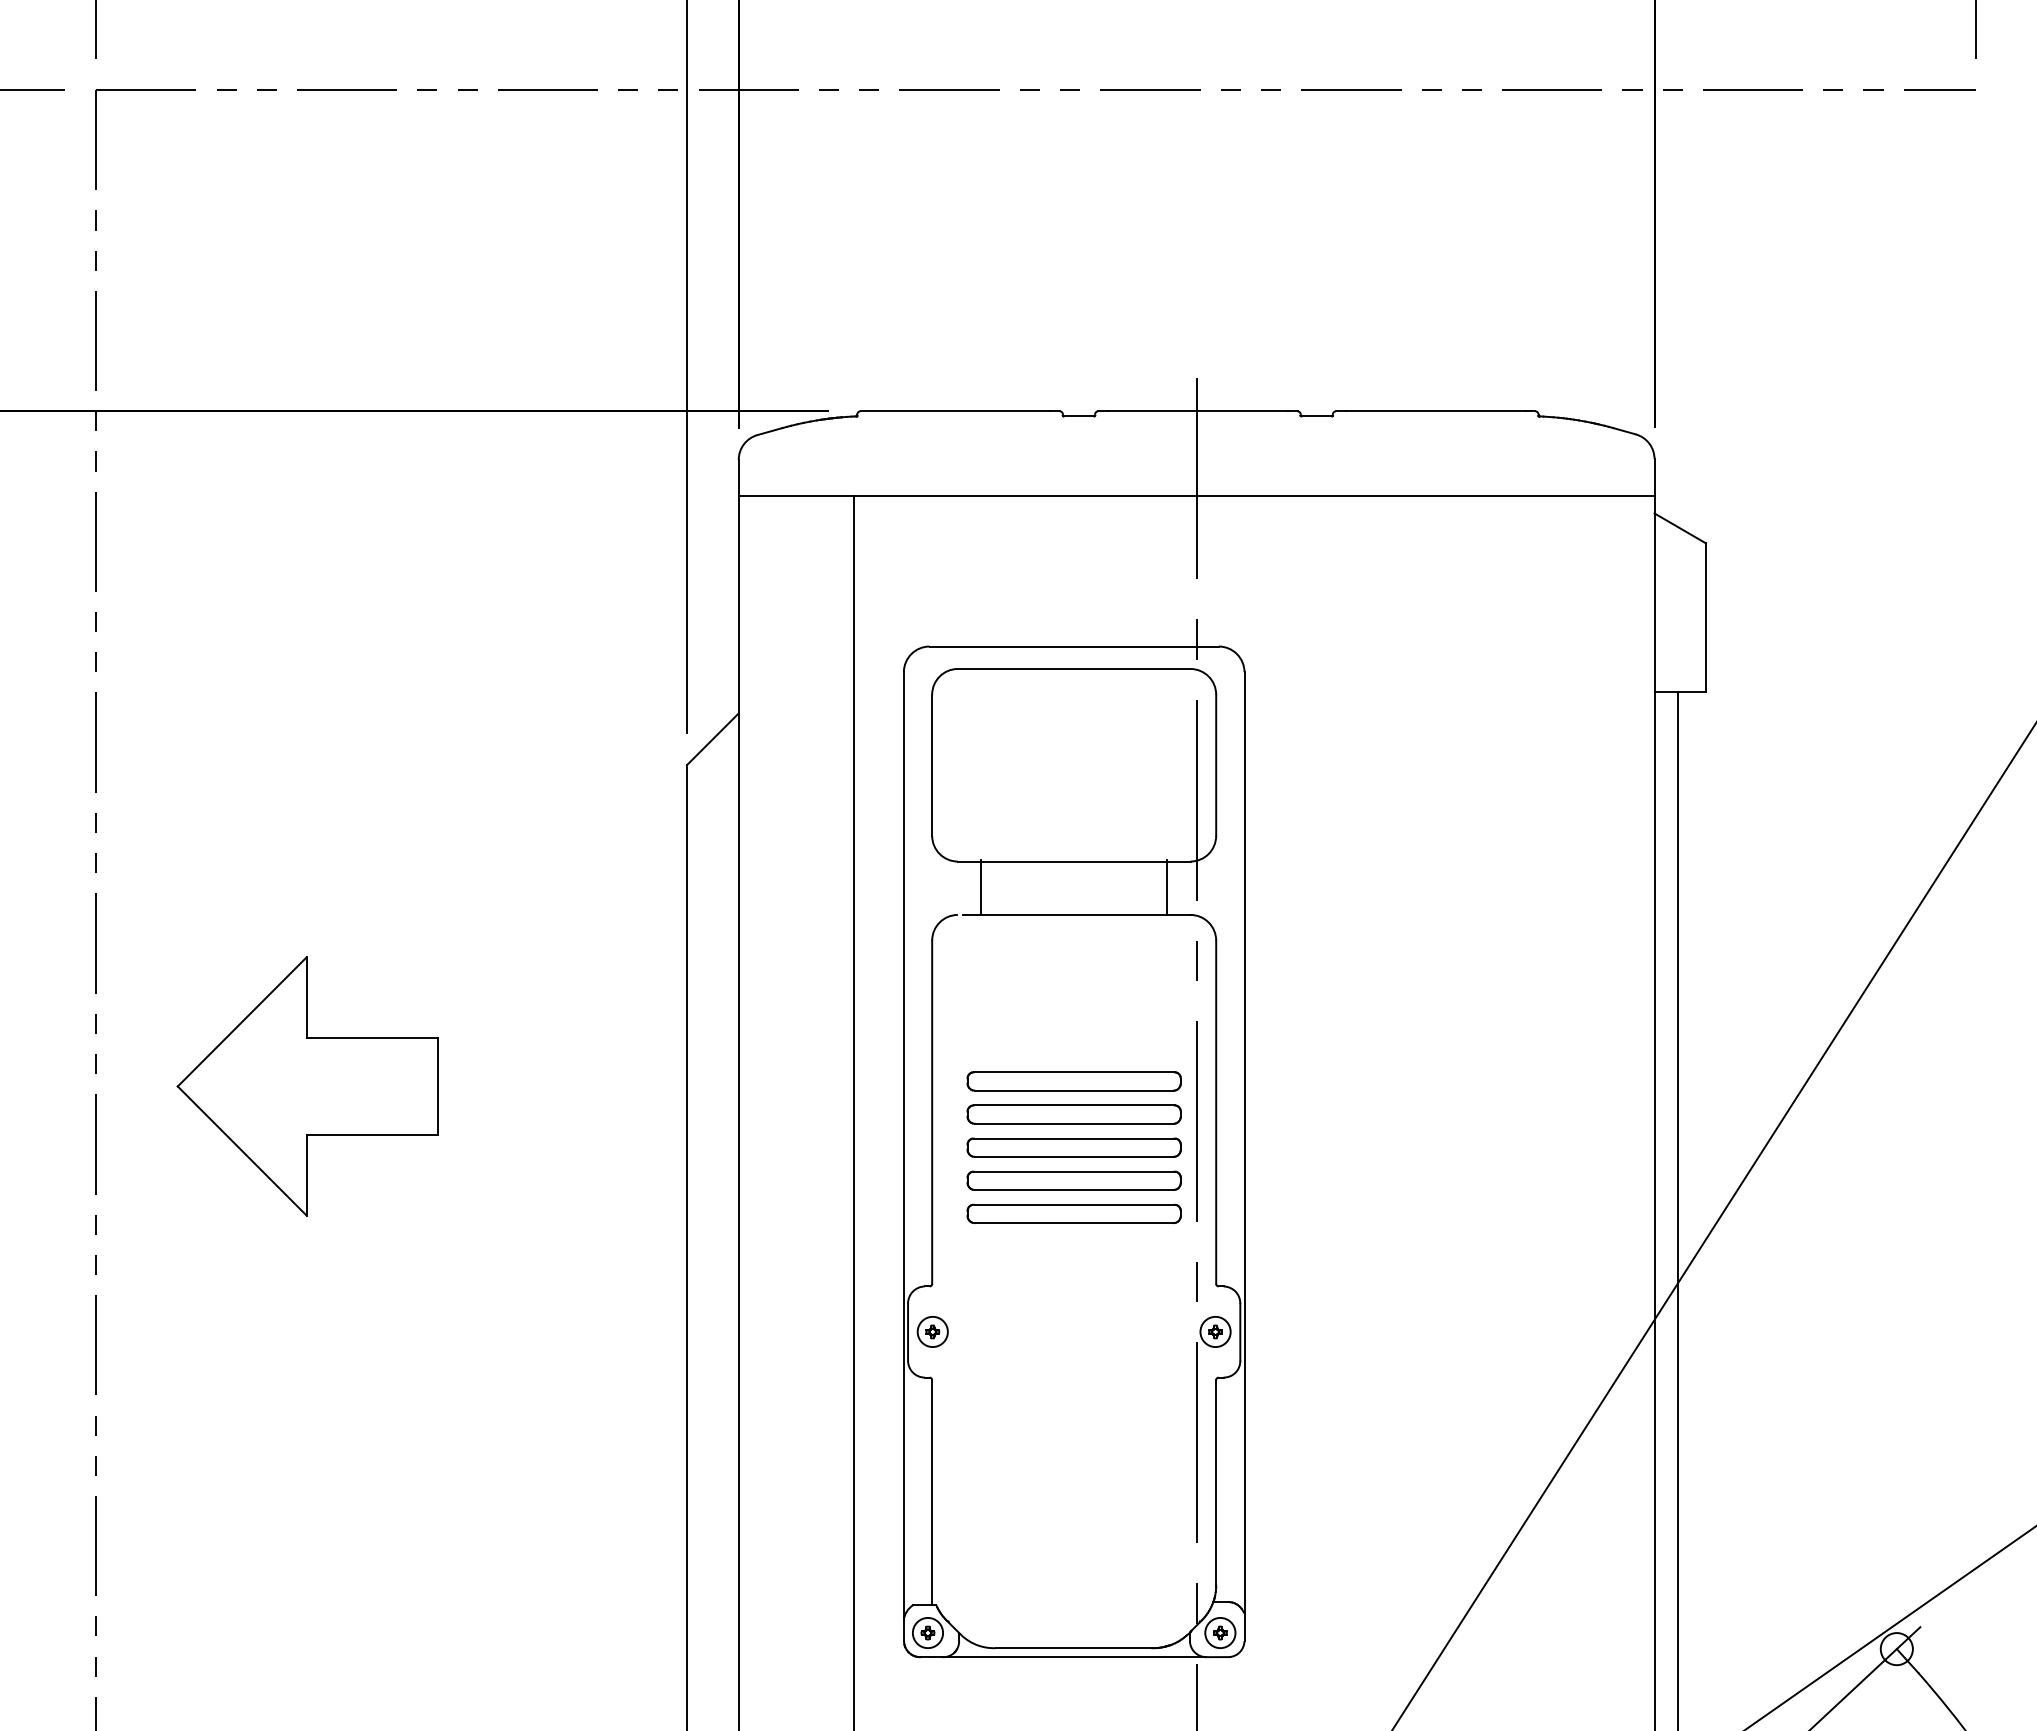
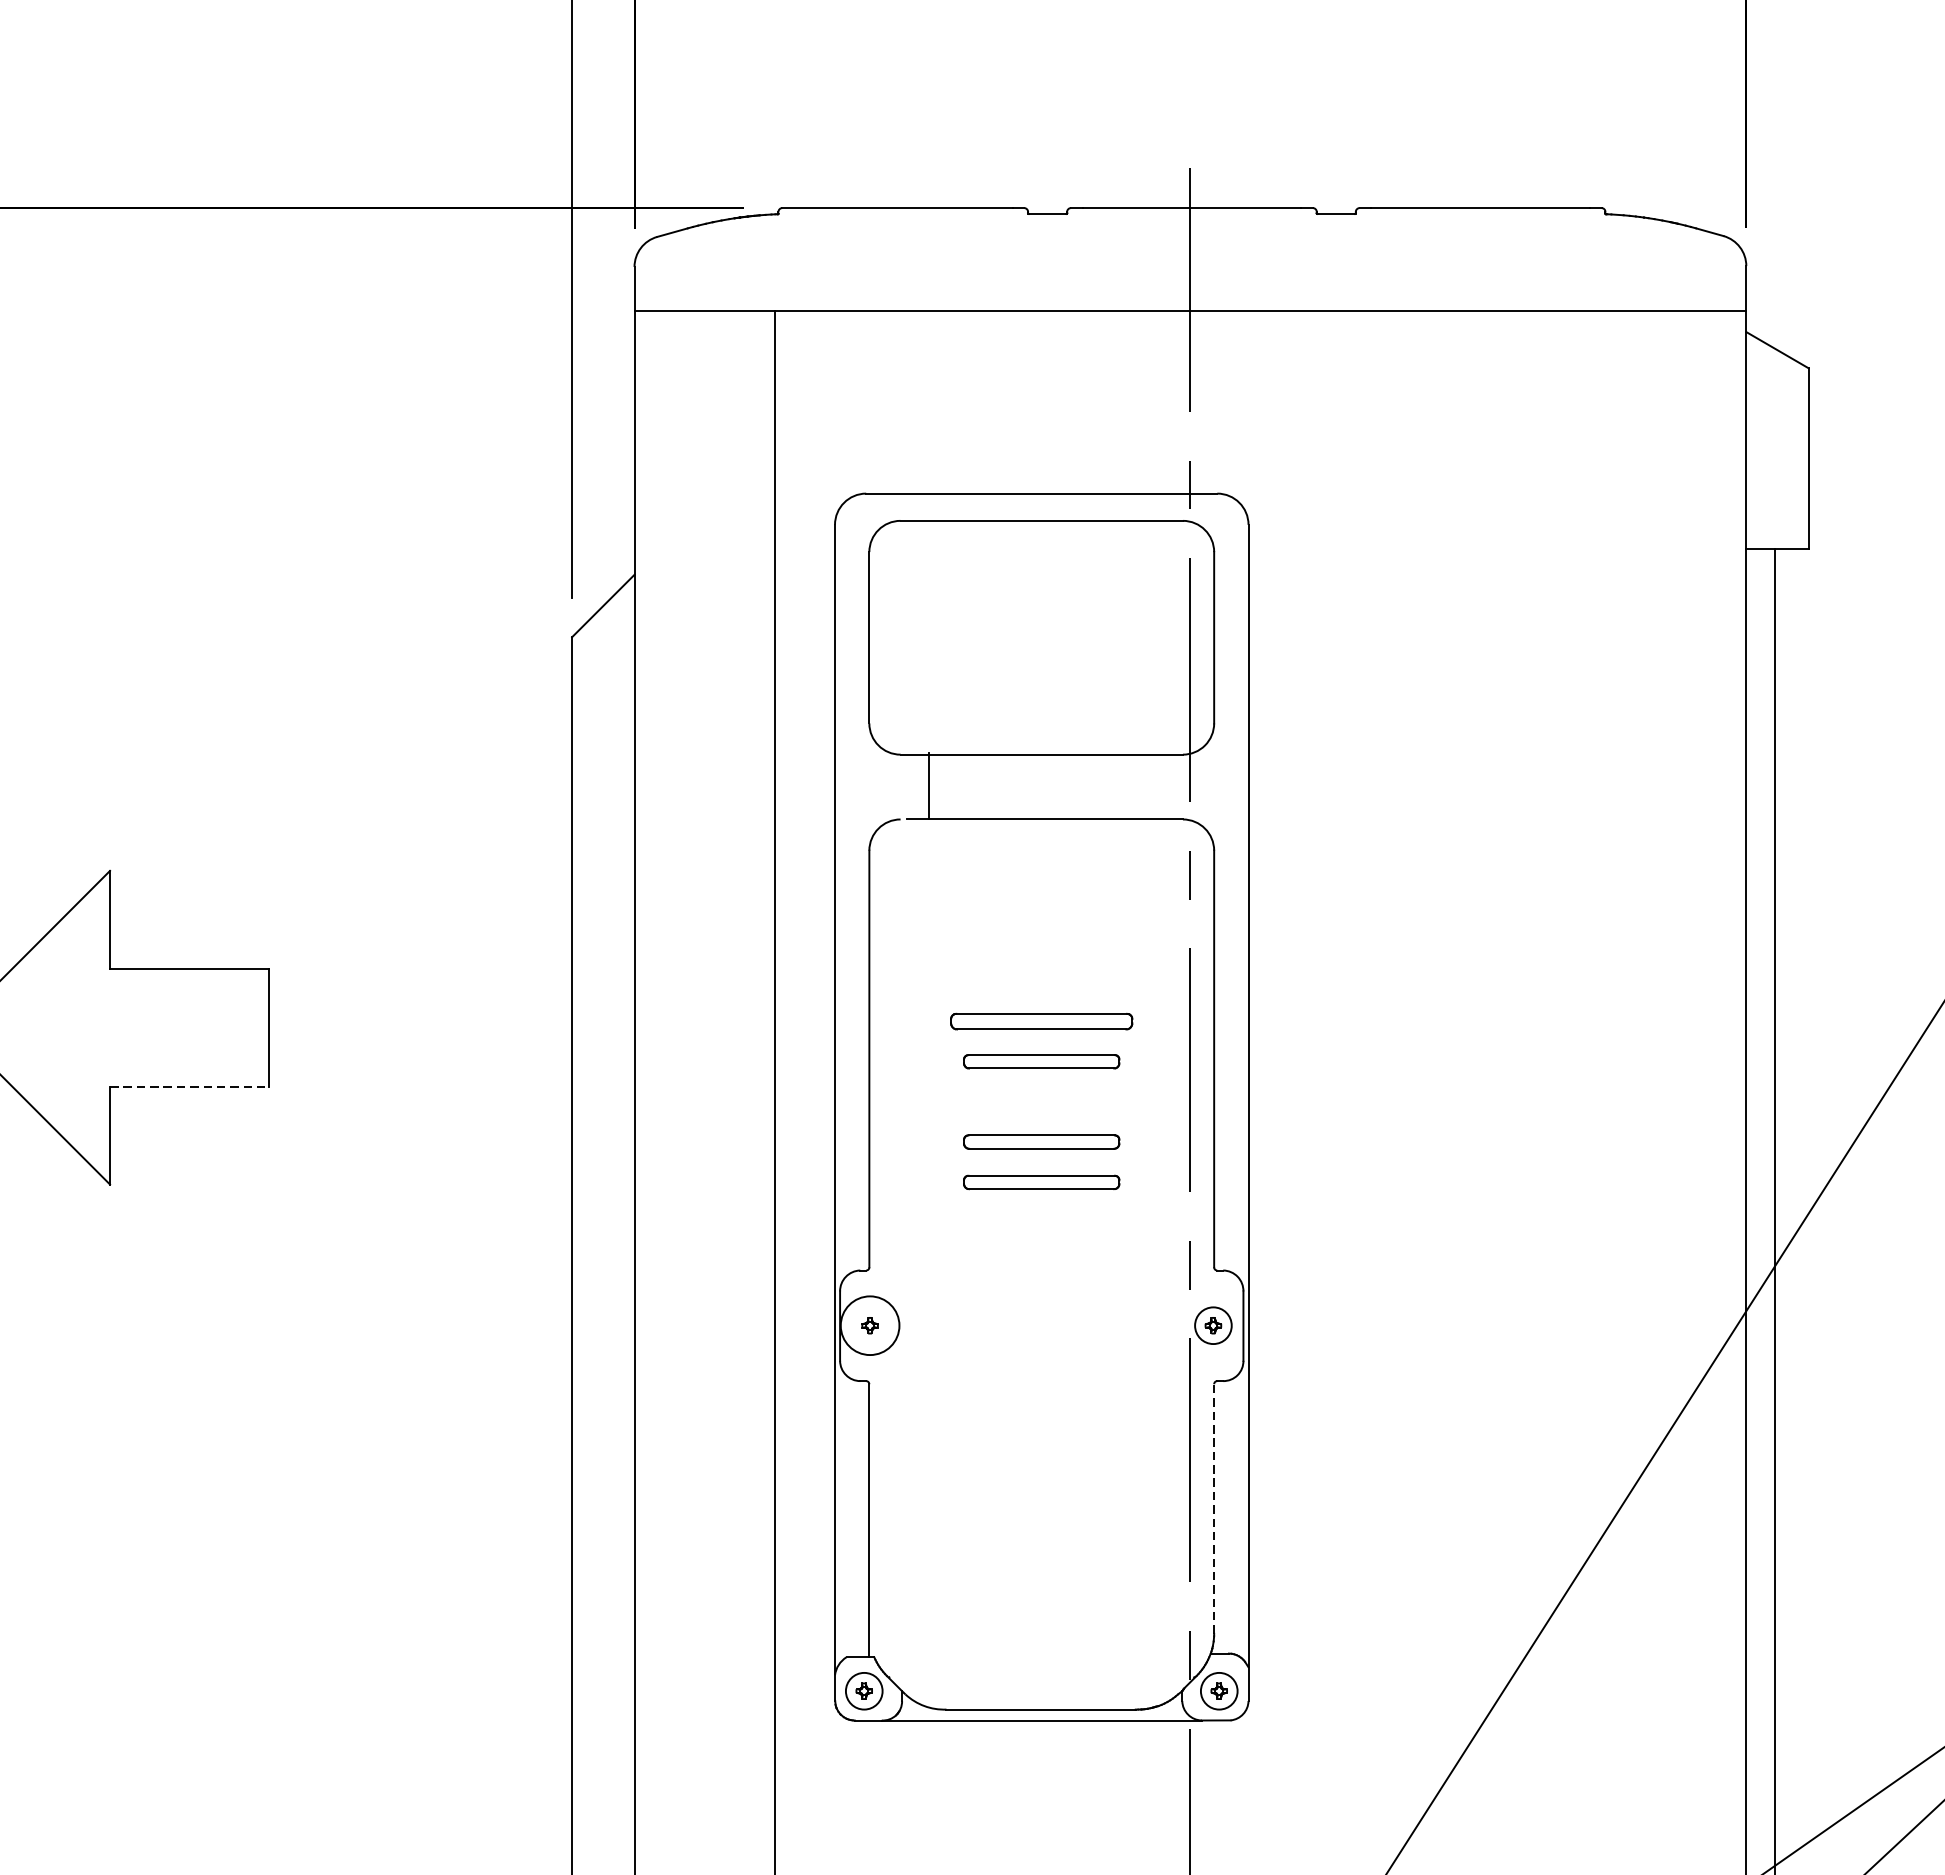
line: (1167, 886) -> (1155, 784), removed
part: (1073, 1081) -> (1040, 1021), size x0.7
part: (1073, 1114) -> (1040, 1061), size x0.6
line: (372, 1135) -> (189, 1087), solid -> dashed
part: (1073, 1147) -> (1040, 1101), removed
part: (1073, 1180) -> (1040, 1141), size x0.6
part: (1073, 1213) -> (1040, 1181), size x0.6
circle: (932, 1331) -> (869, 1325), size x1.6
line: (1216, 1482) -> (1214, 1508), solid -> dashed

